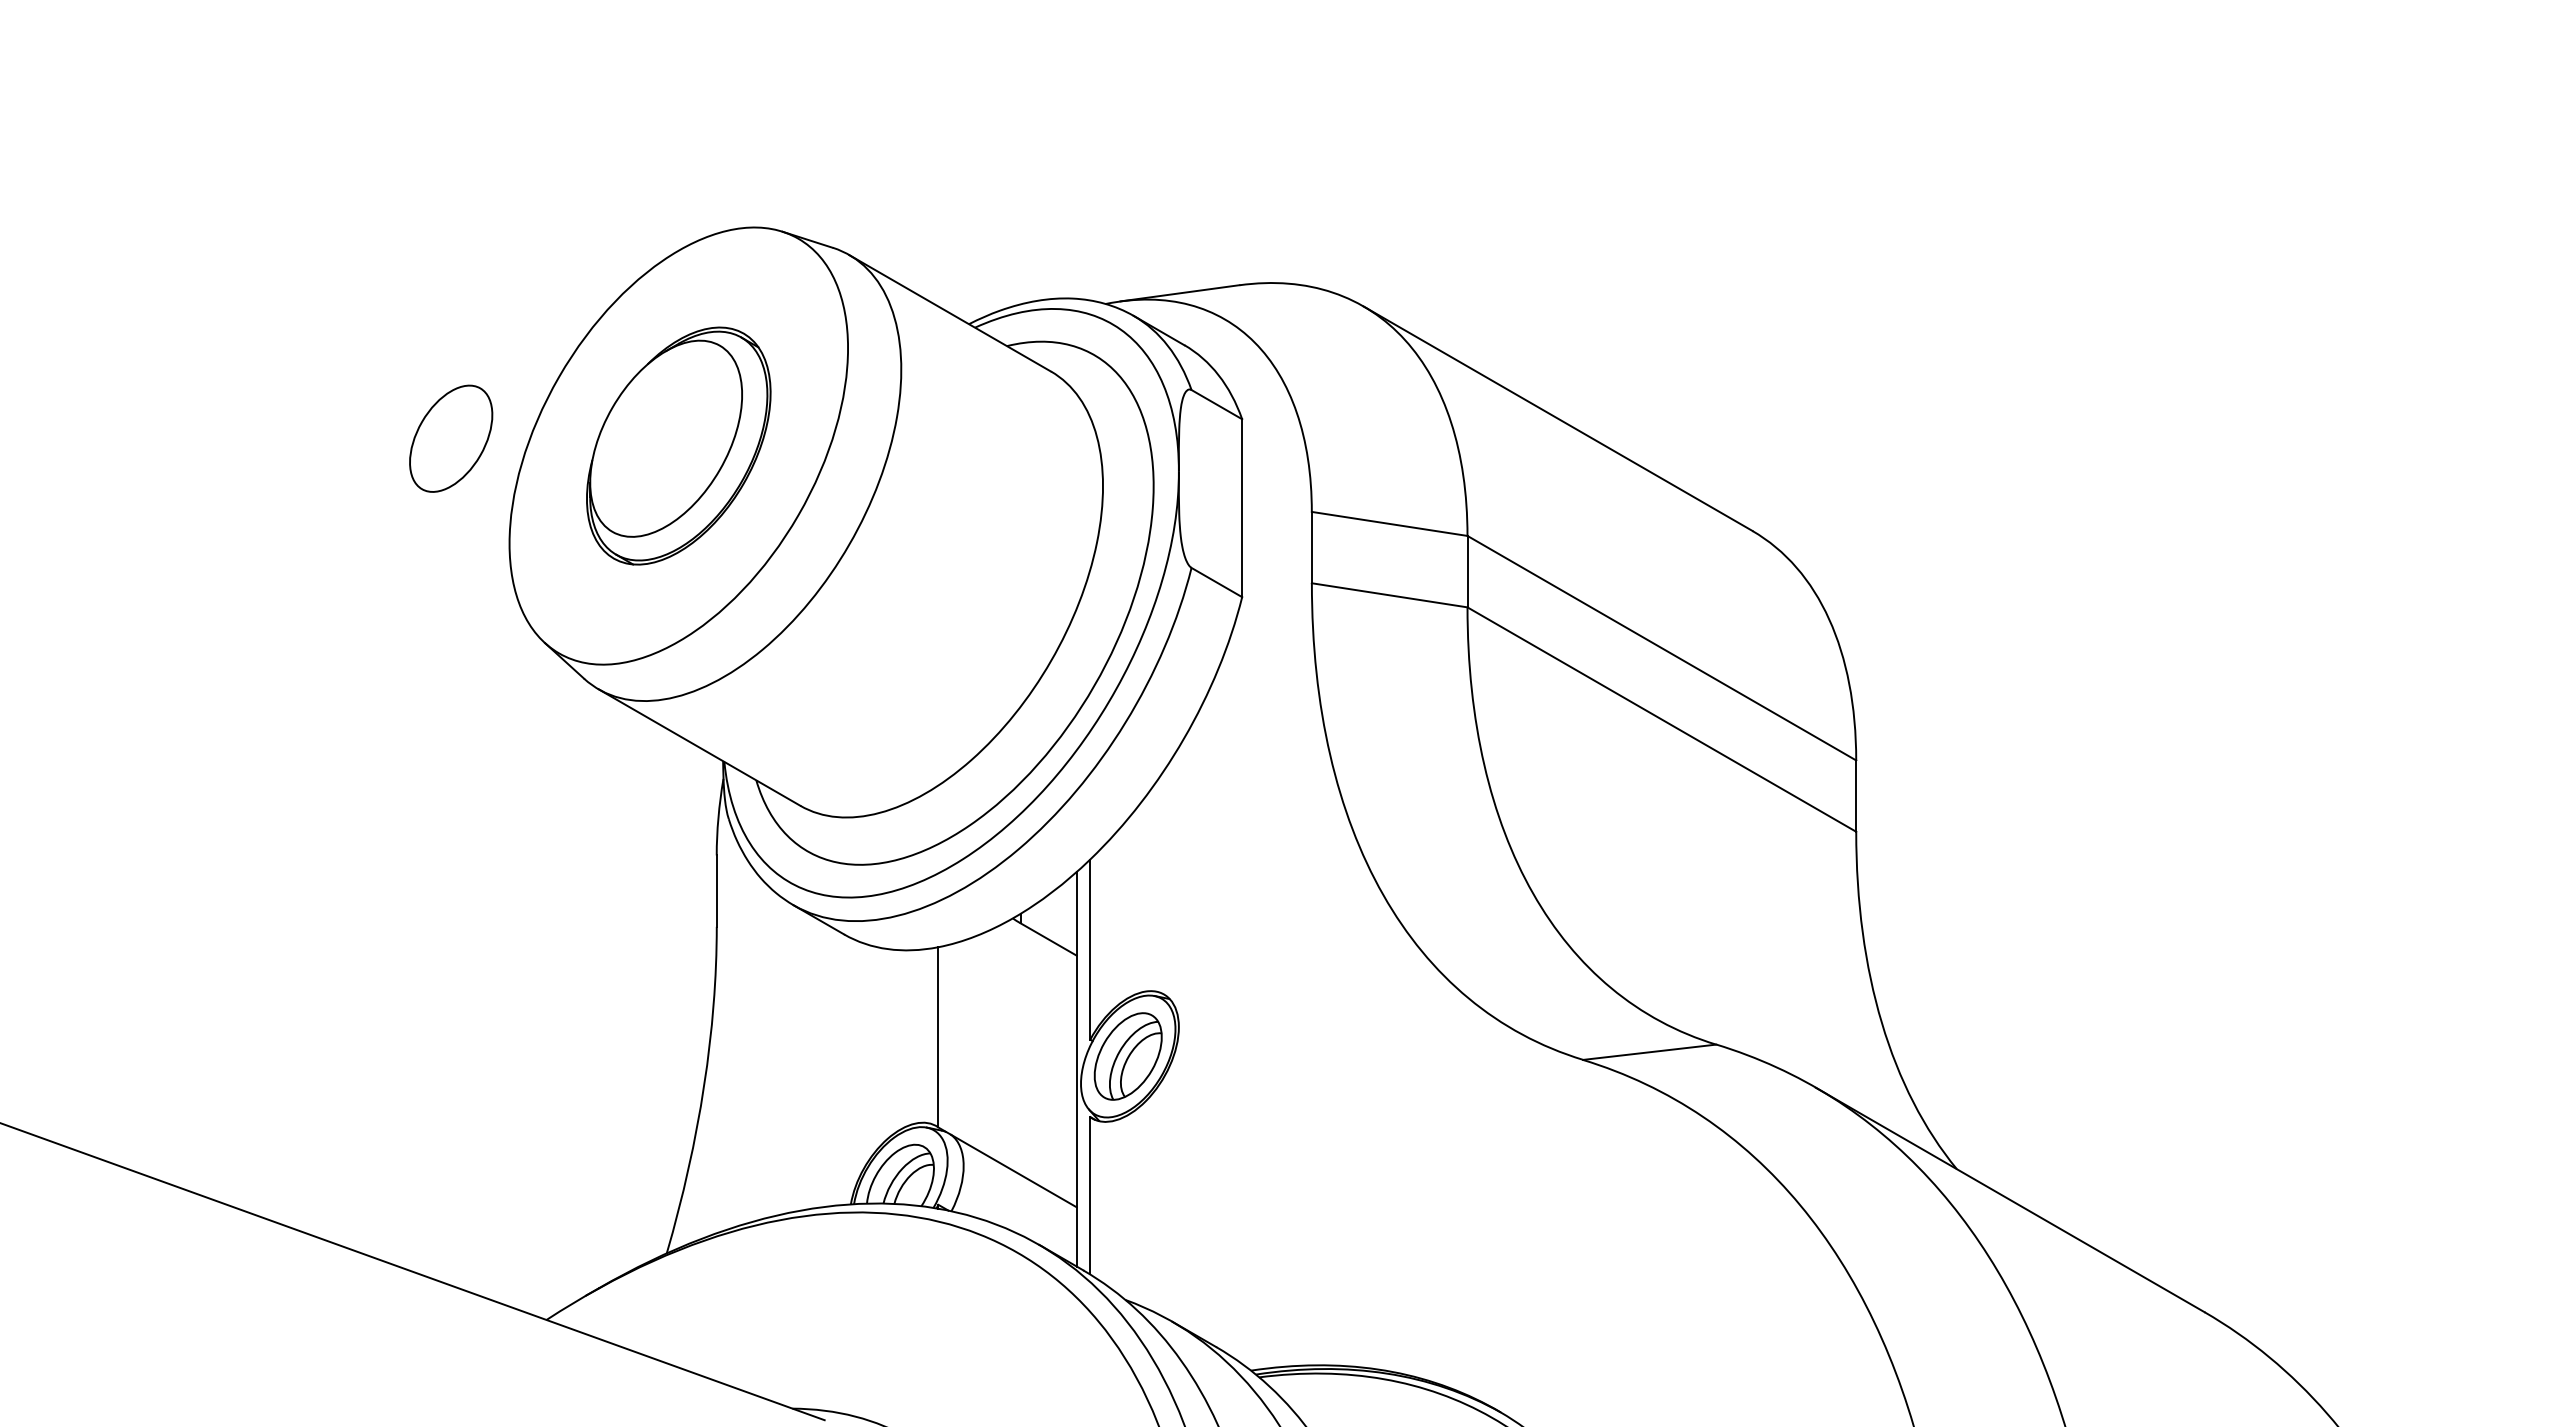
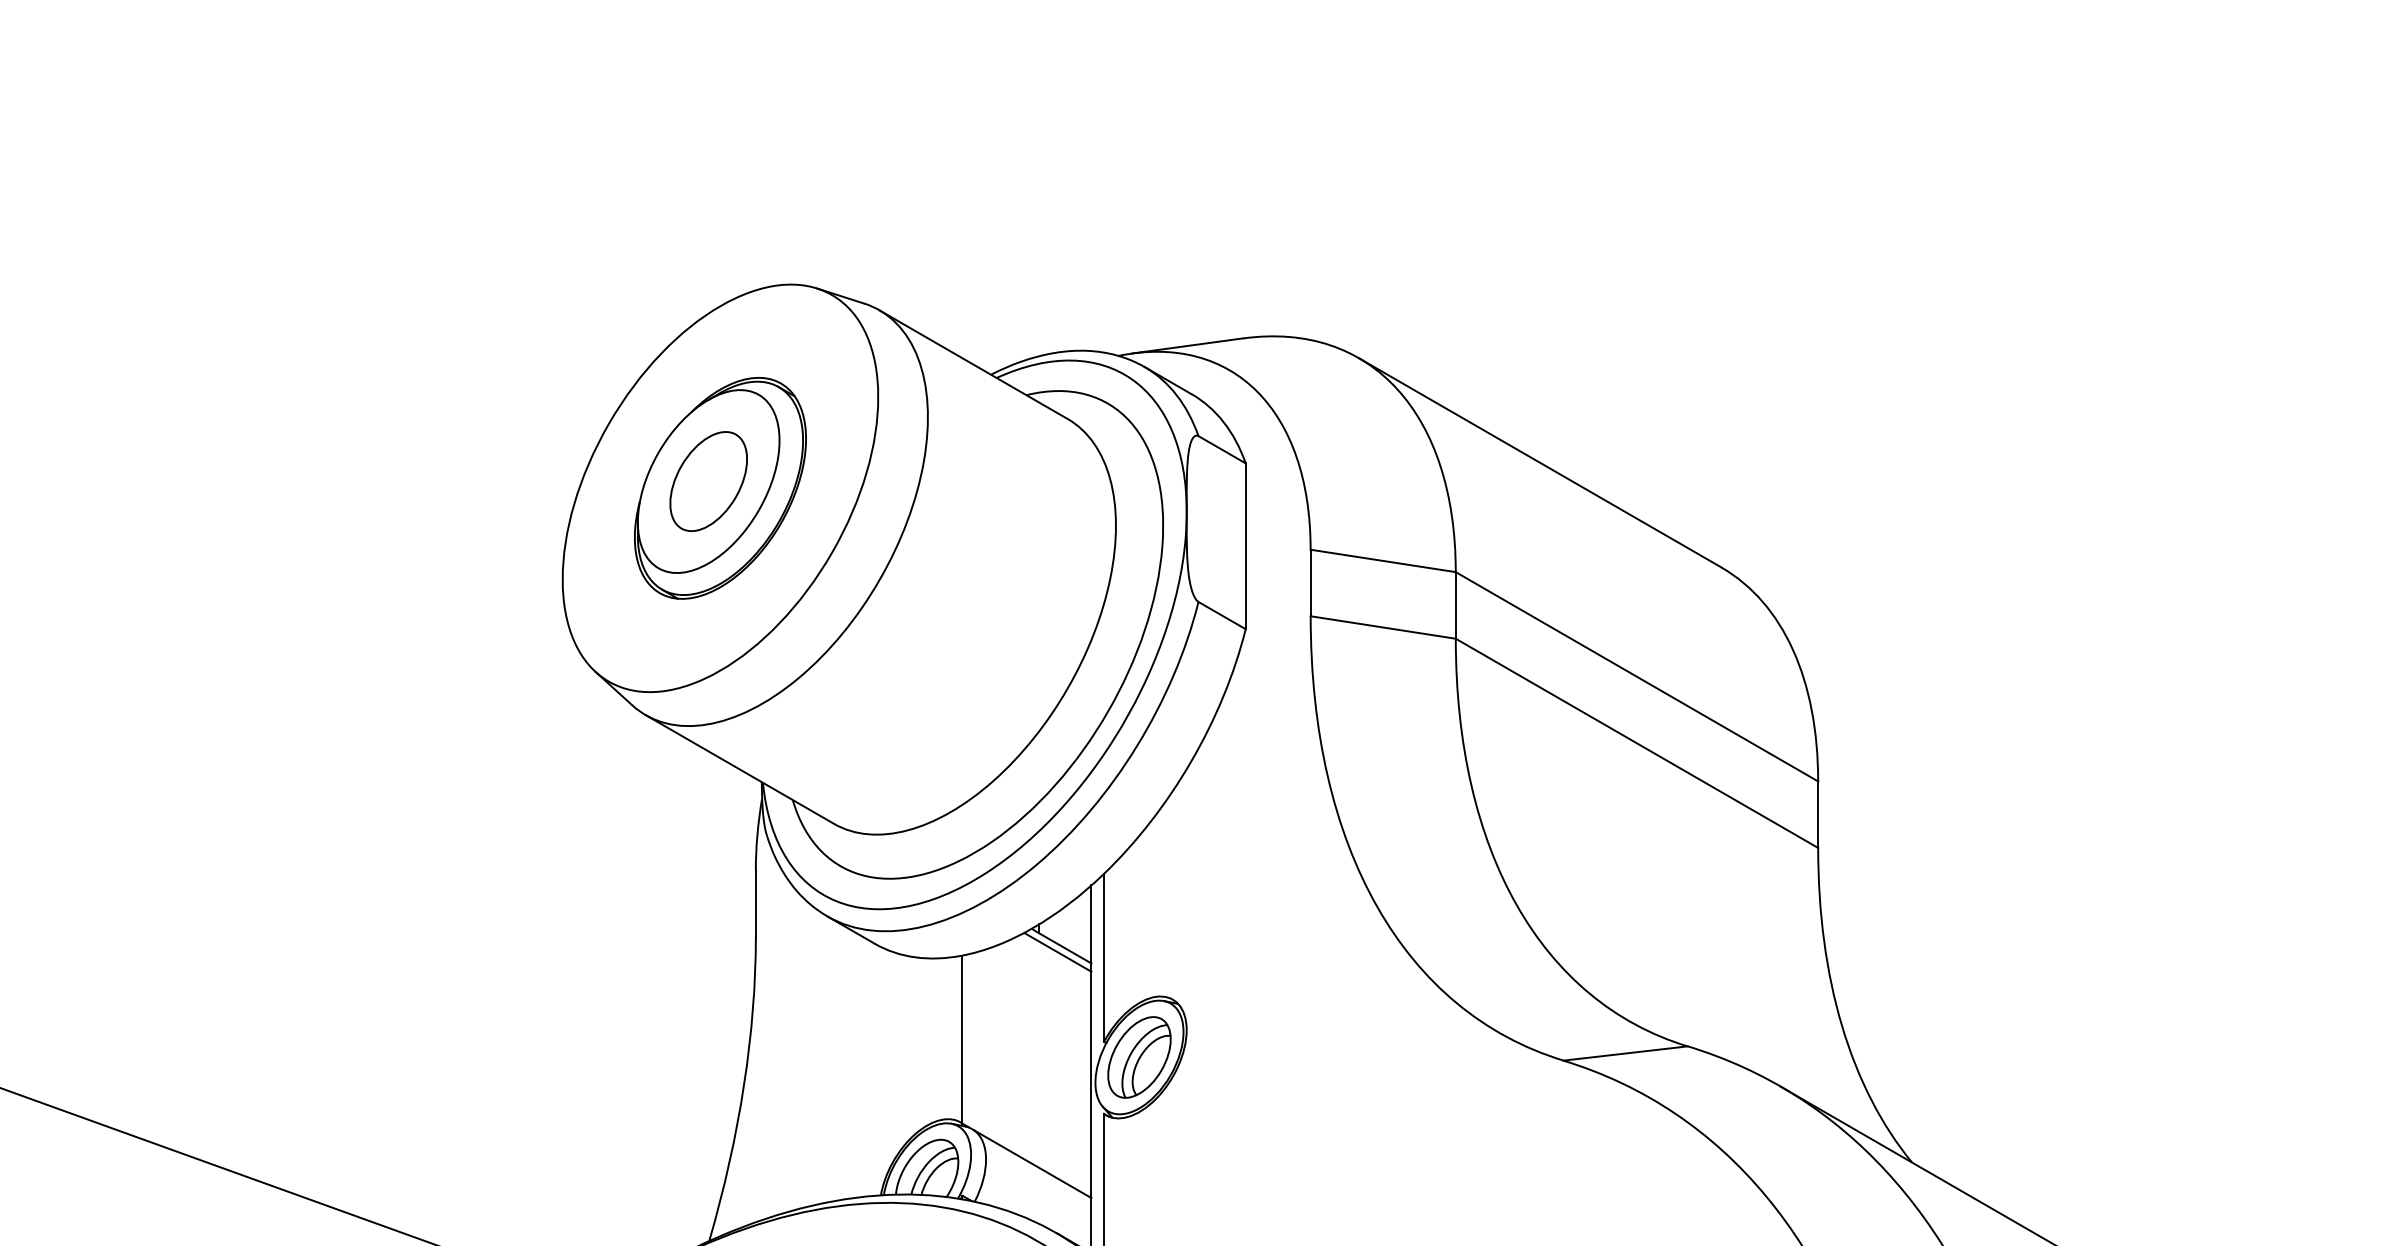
part: (451, 438) -> (709, 481), moved
line: (1040, 943) -> (1057, 952), added

